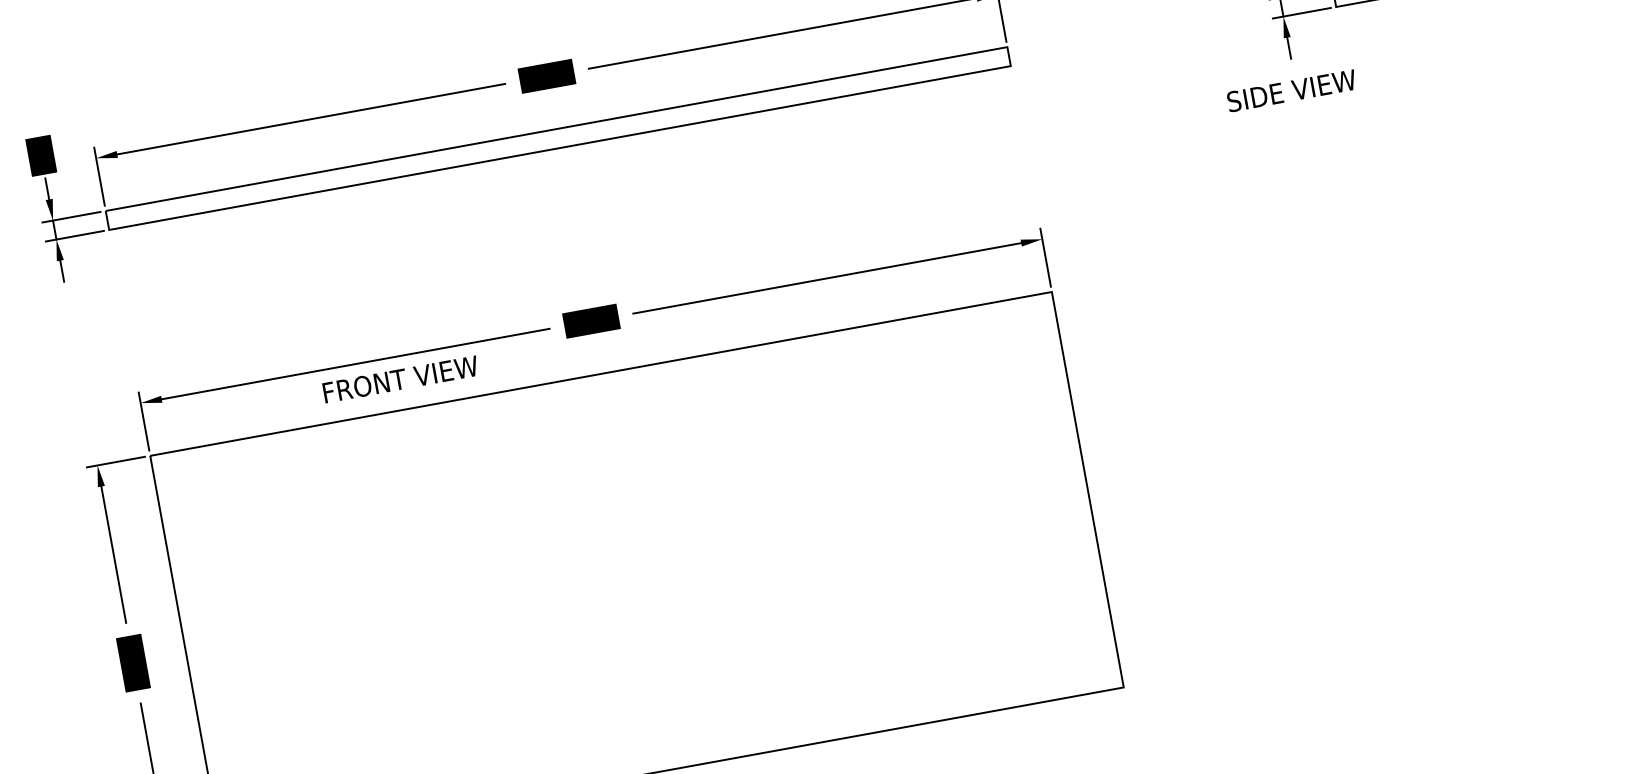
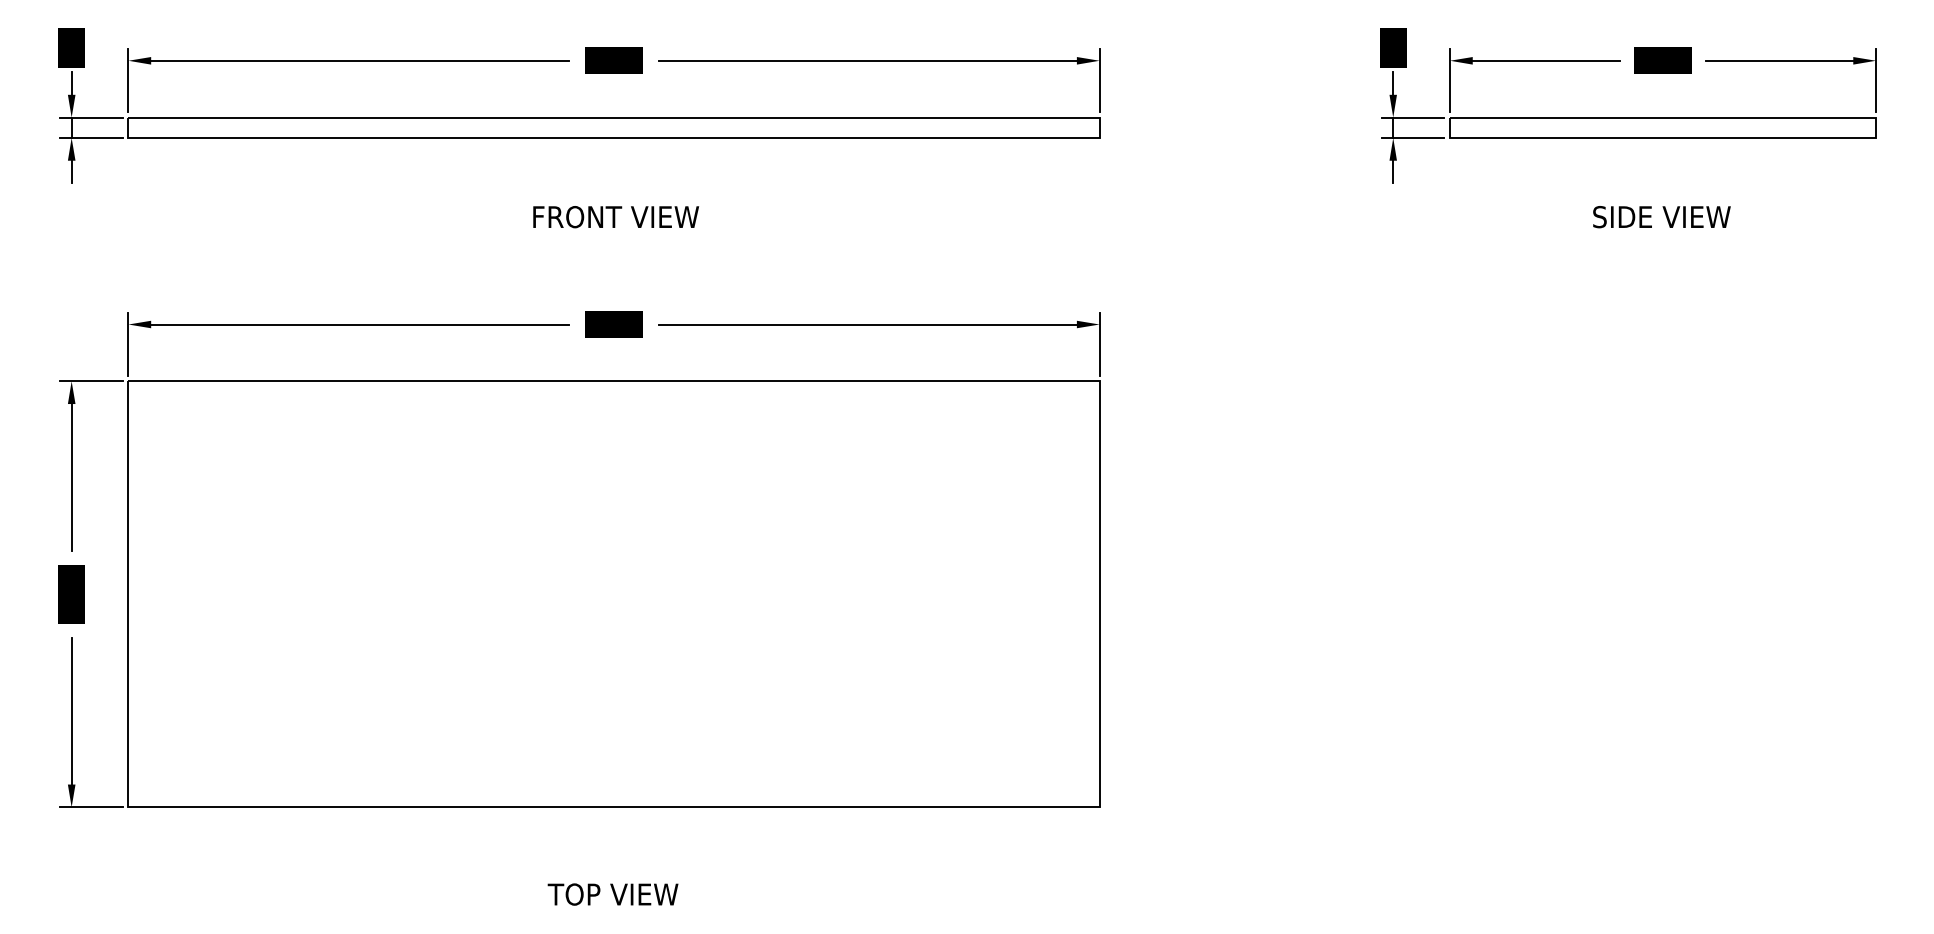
text: (1291, 91) -> (1661, 217), moved
text: (400, 379) -> (615, 217), moved

